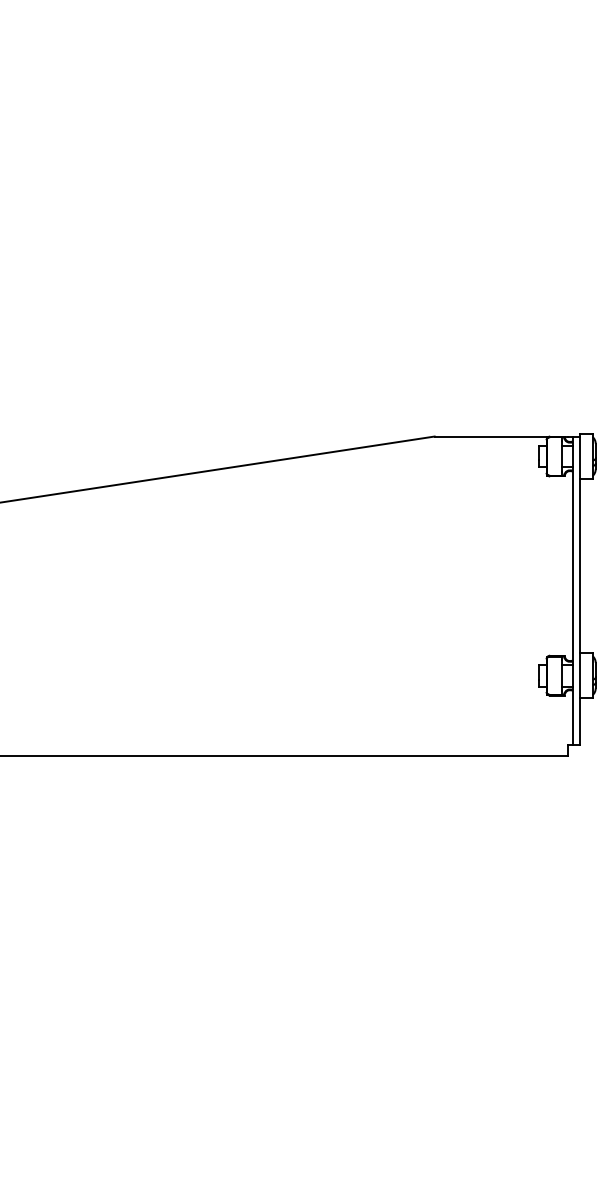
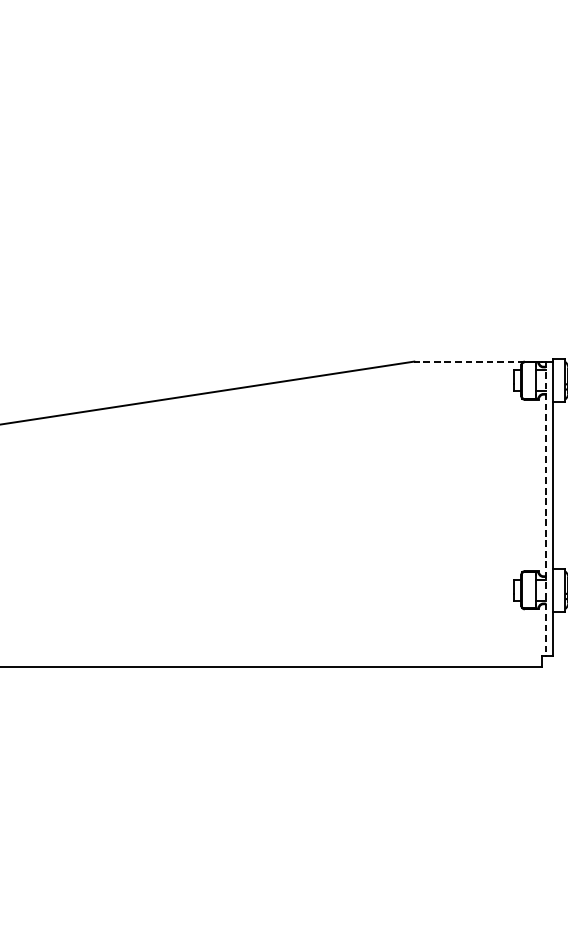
line: (492, 436) -> (469, 361), solid -> dashed
line: (572, 591) -> (546, 509), solid -> dashed

